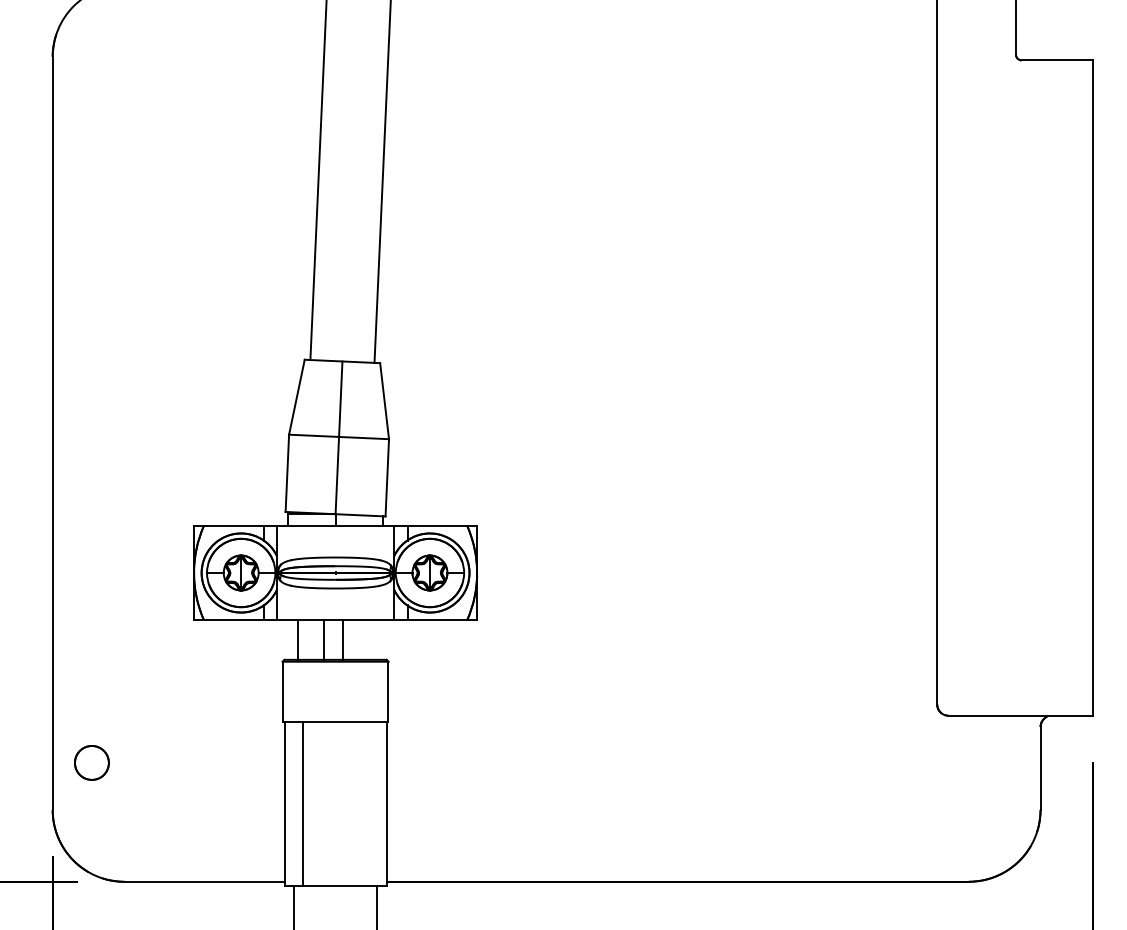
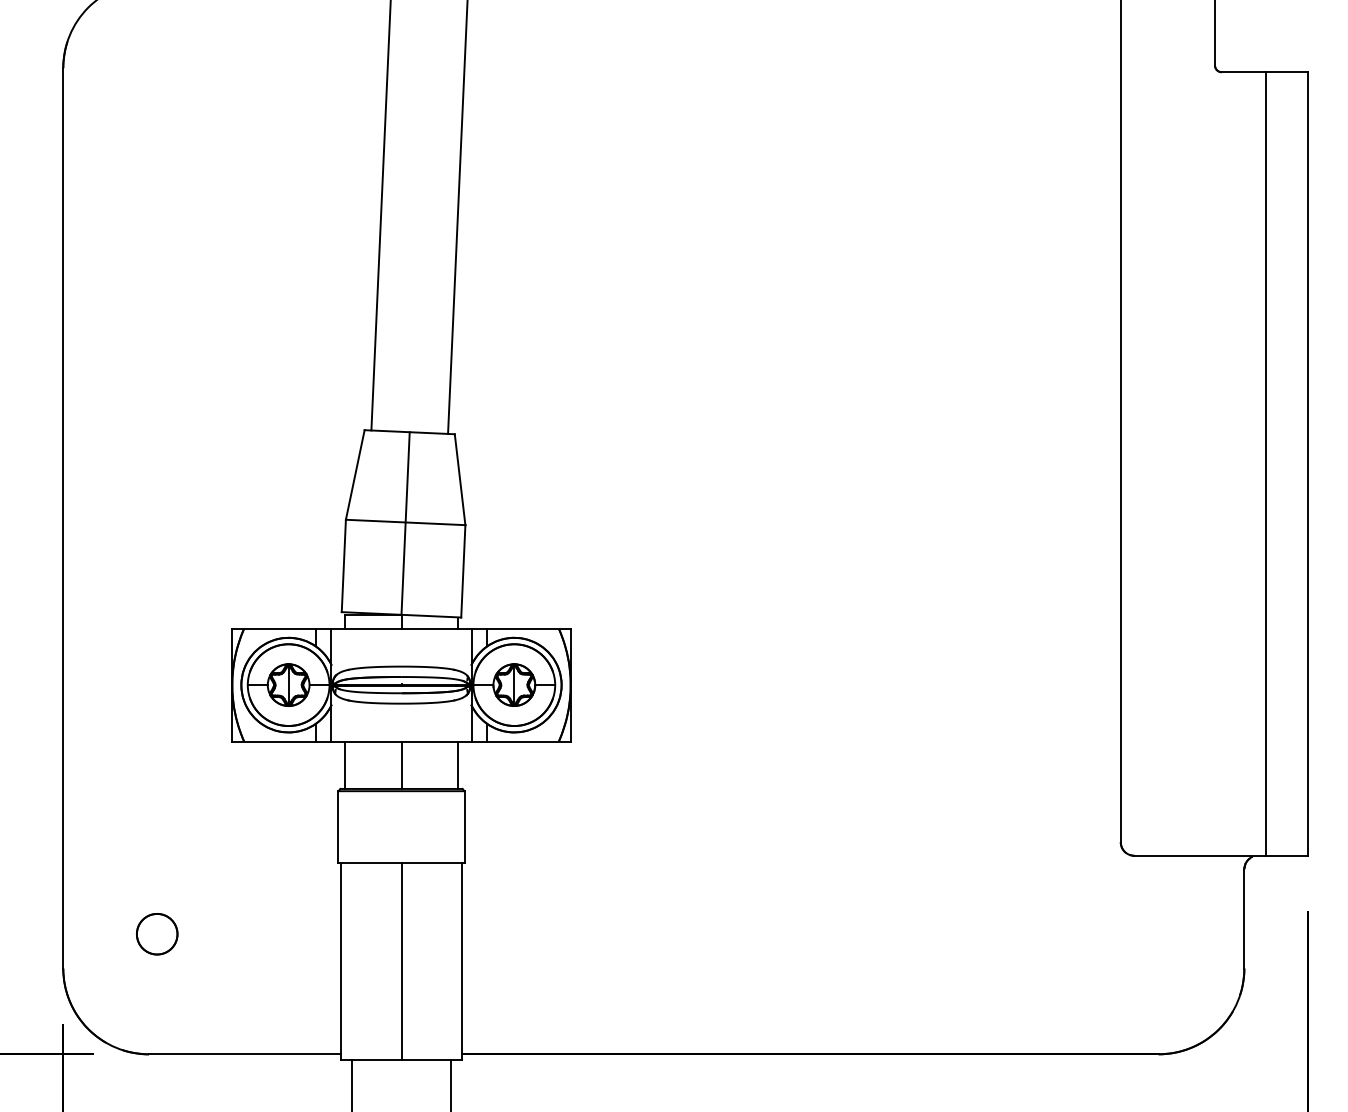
line: (1059, 387) -> (1266, 463), added
line: (297, 639) -> (401, 764), moved
line: (324, 639) -> (345, 764), moved
line: (342, 639) -> (457, 764), moved
circle: (92, 763) -> (157, 934), moved
line: (302, 804) -> (401, 961), moved

